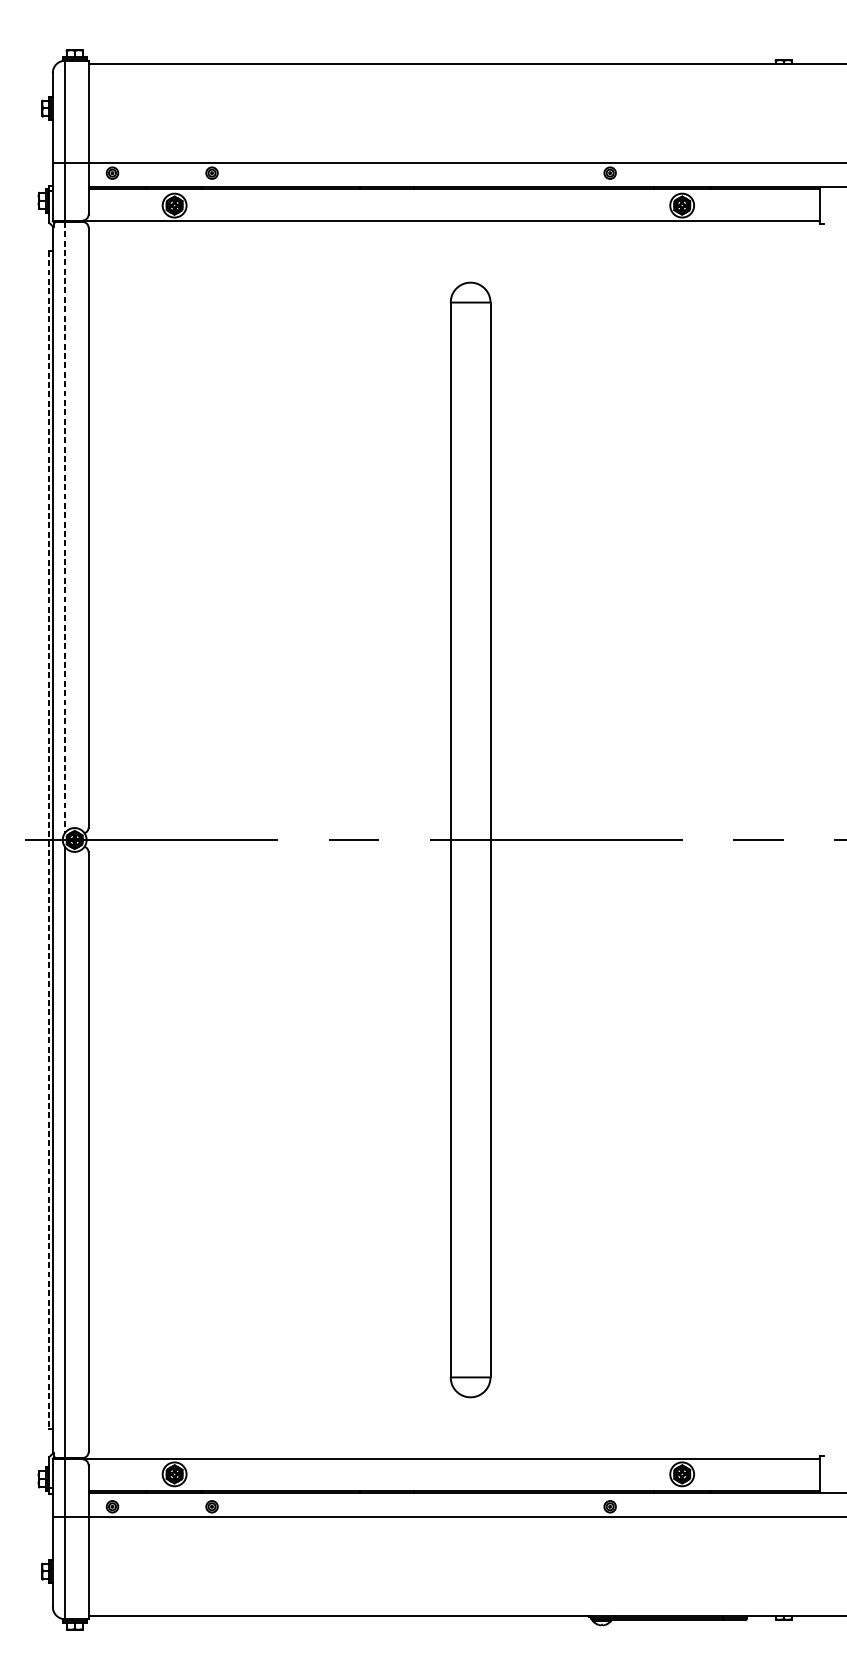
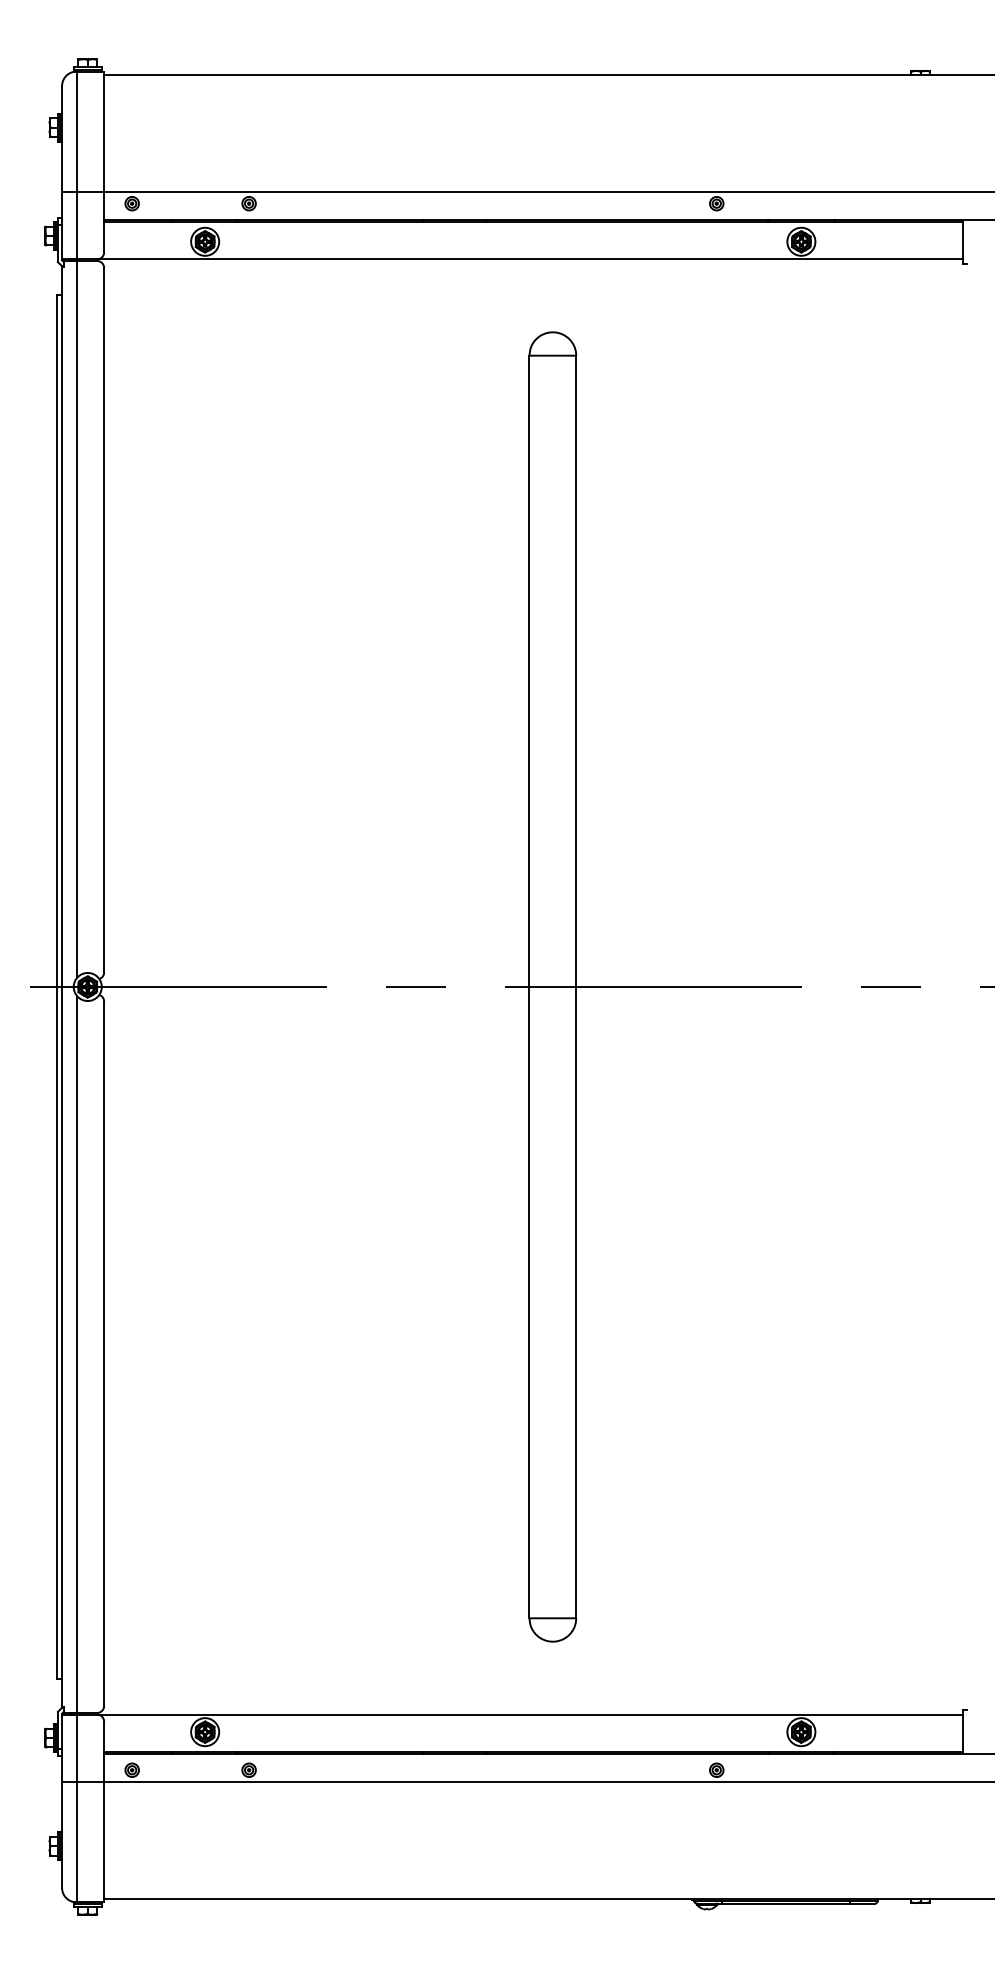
line: (65, 527) -> (76, 619), dashed -> solid
line: (48, 840) -> (57, 987), dashed -> solid

